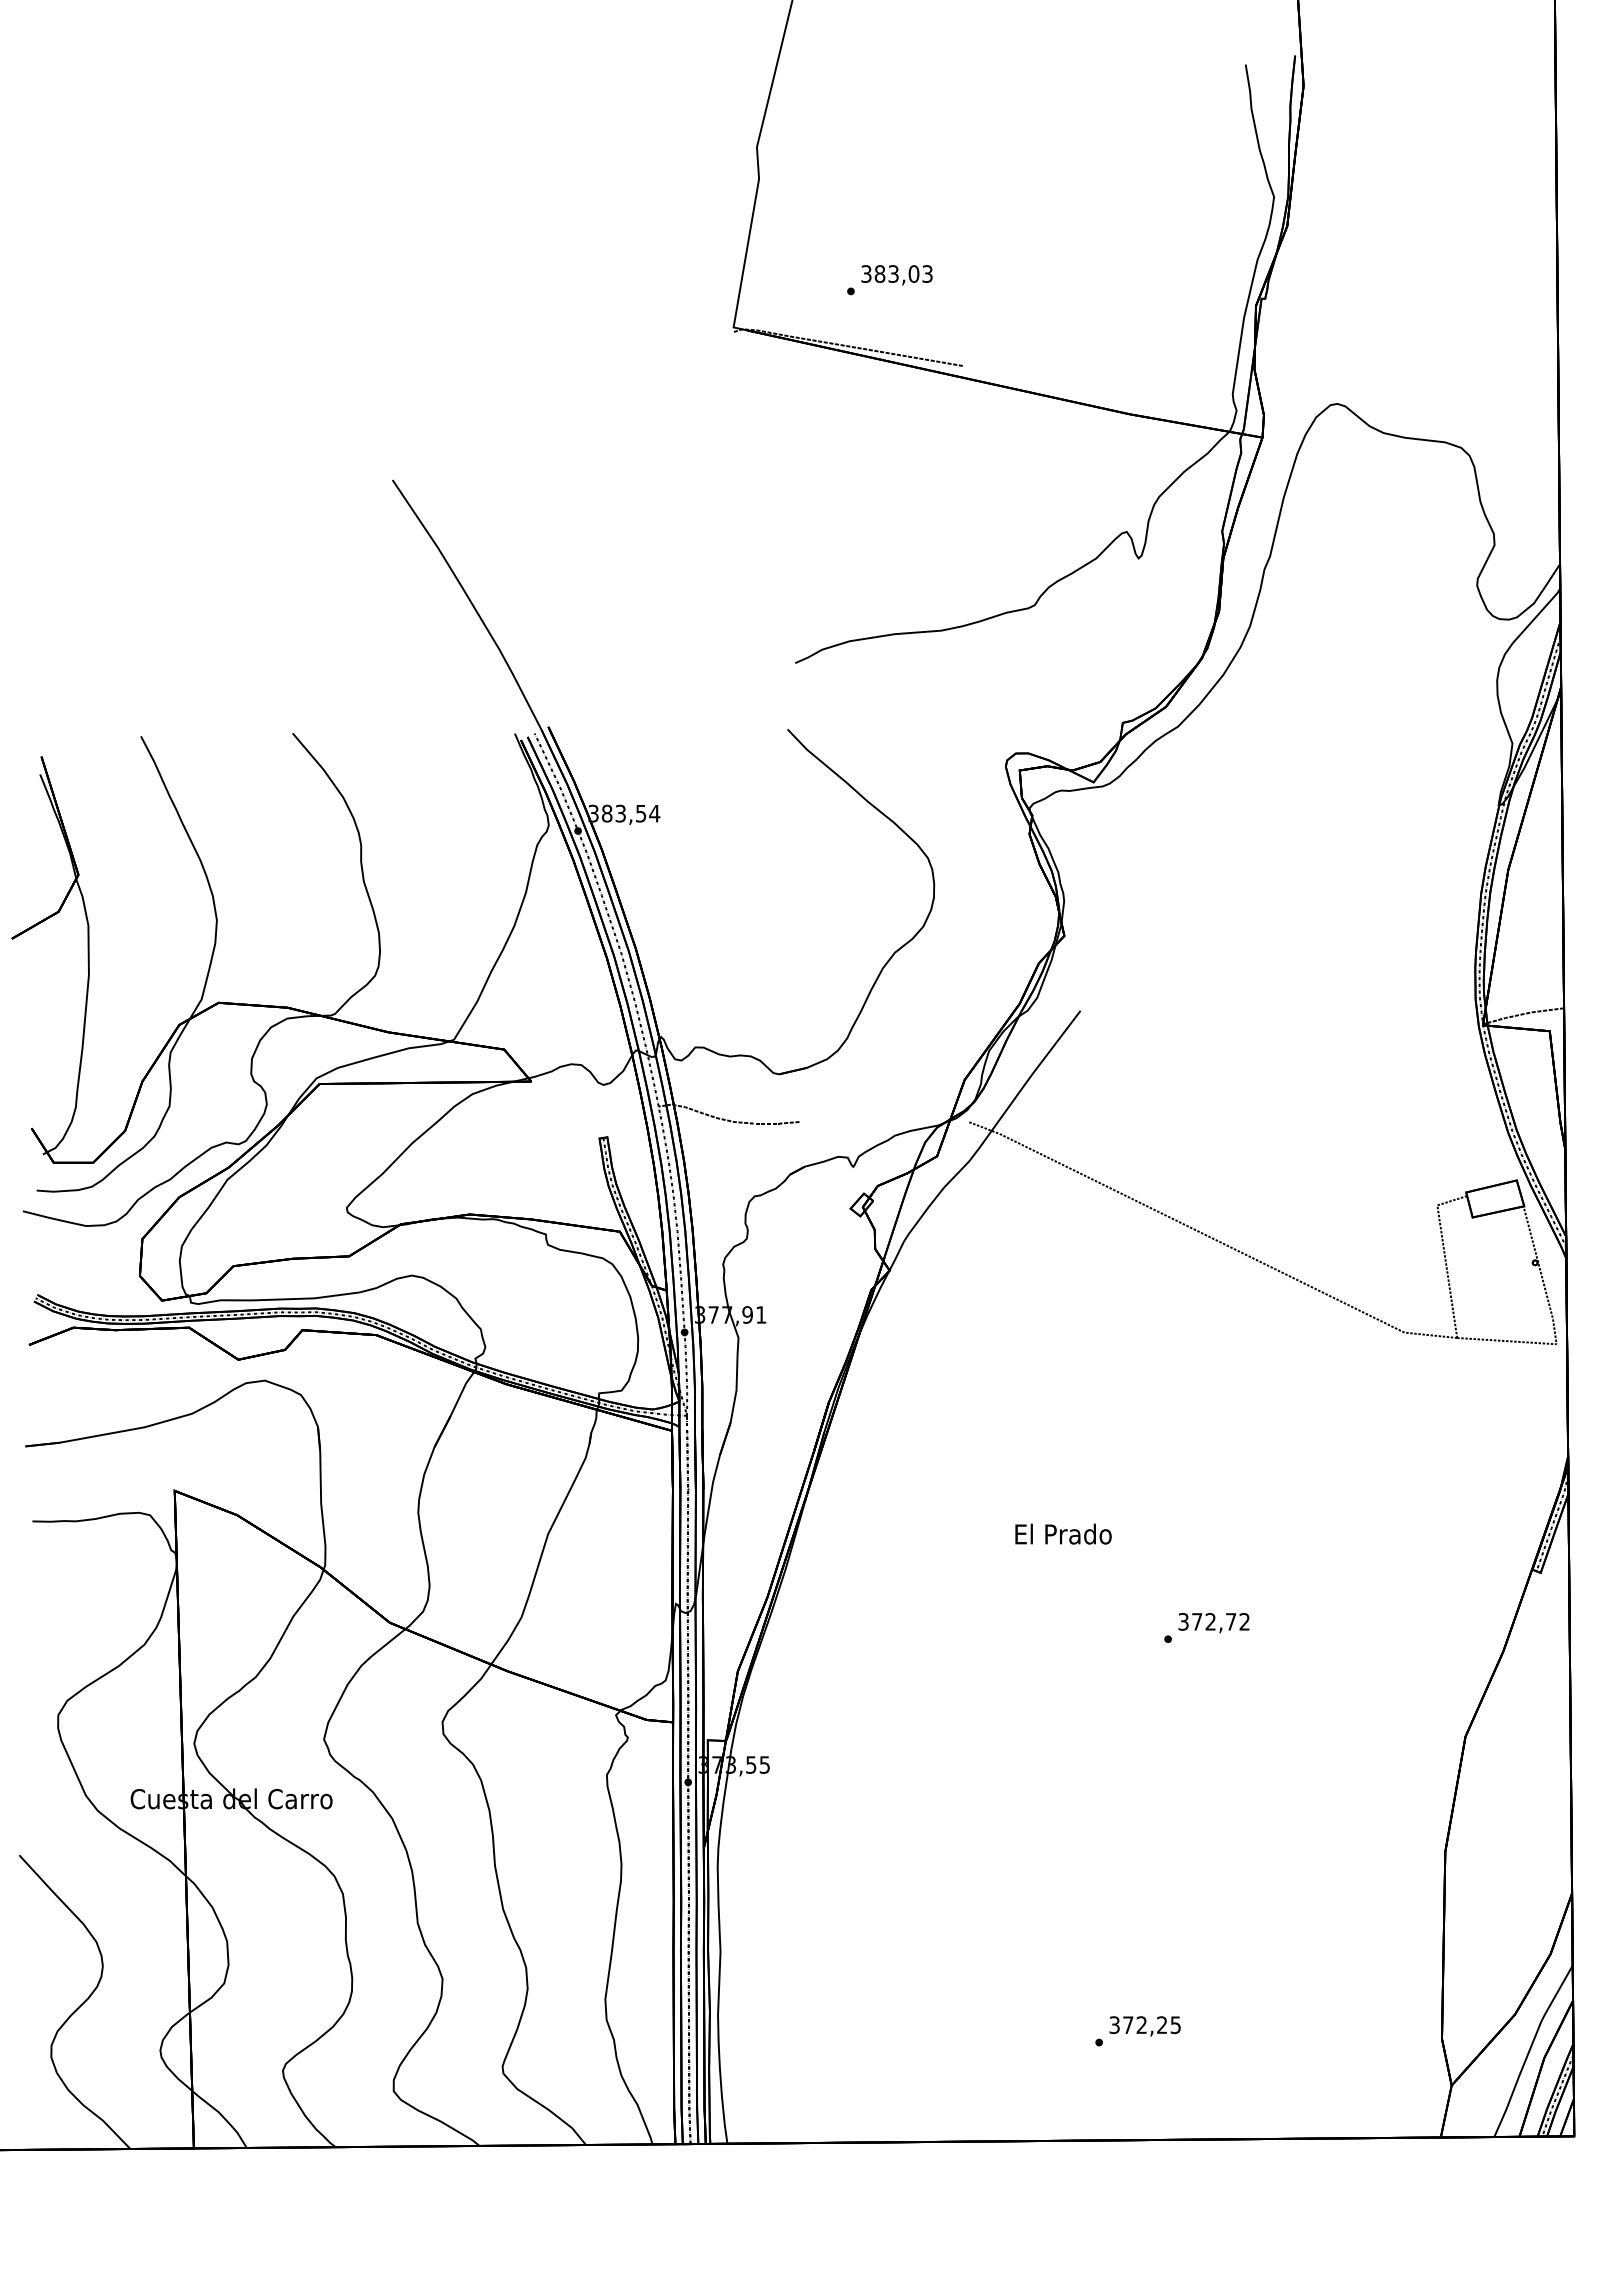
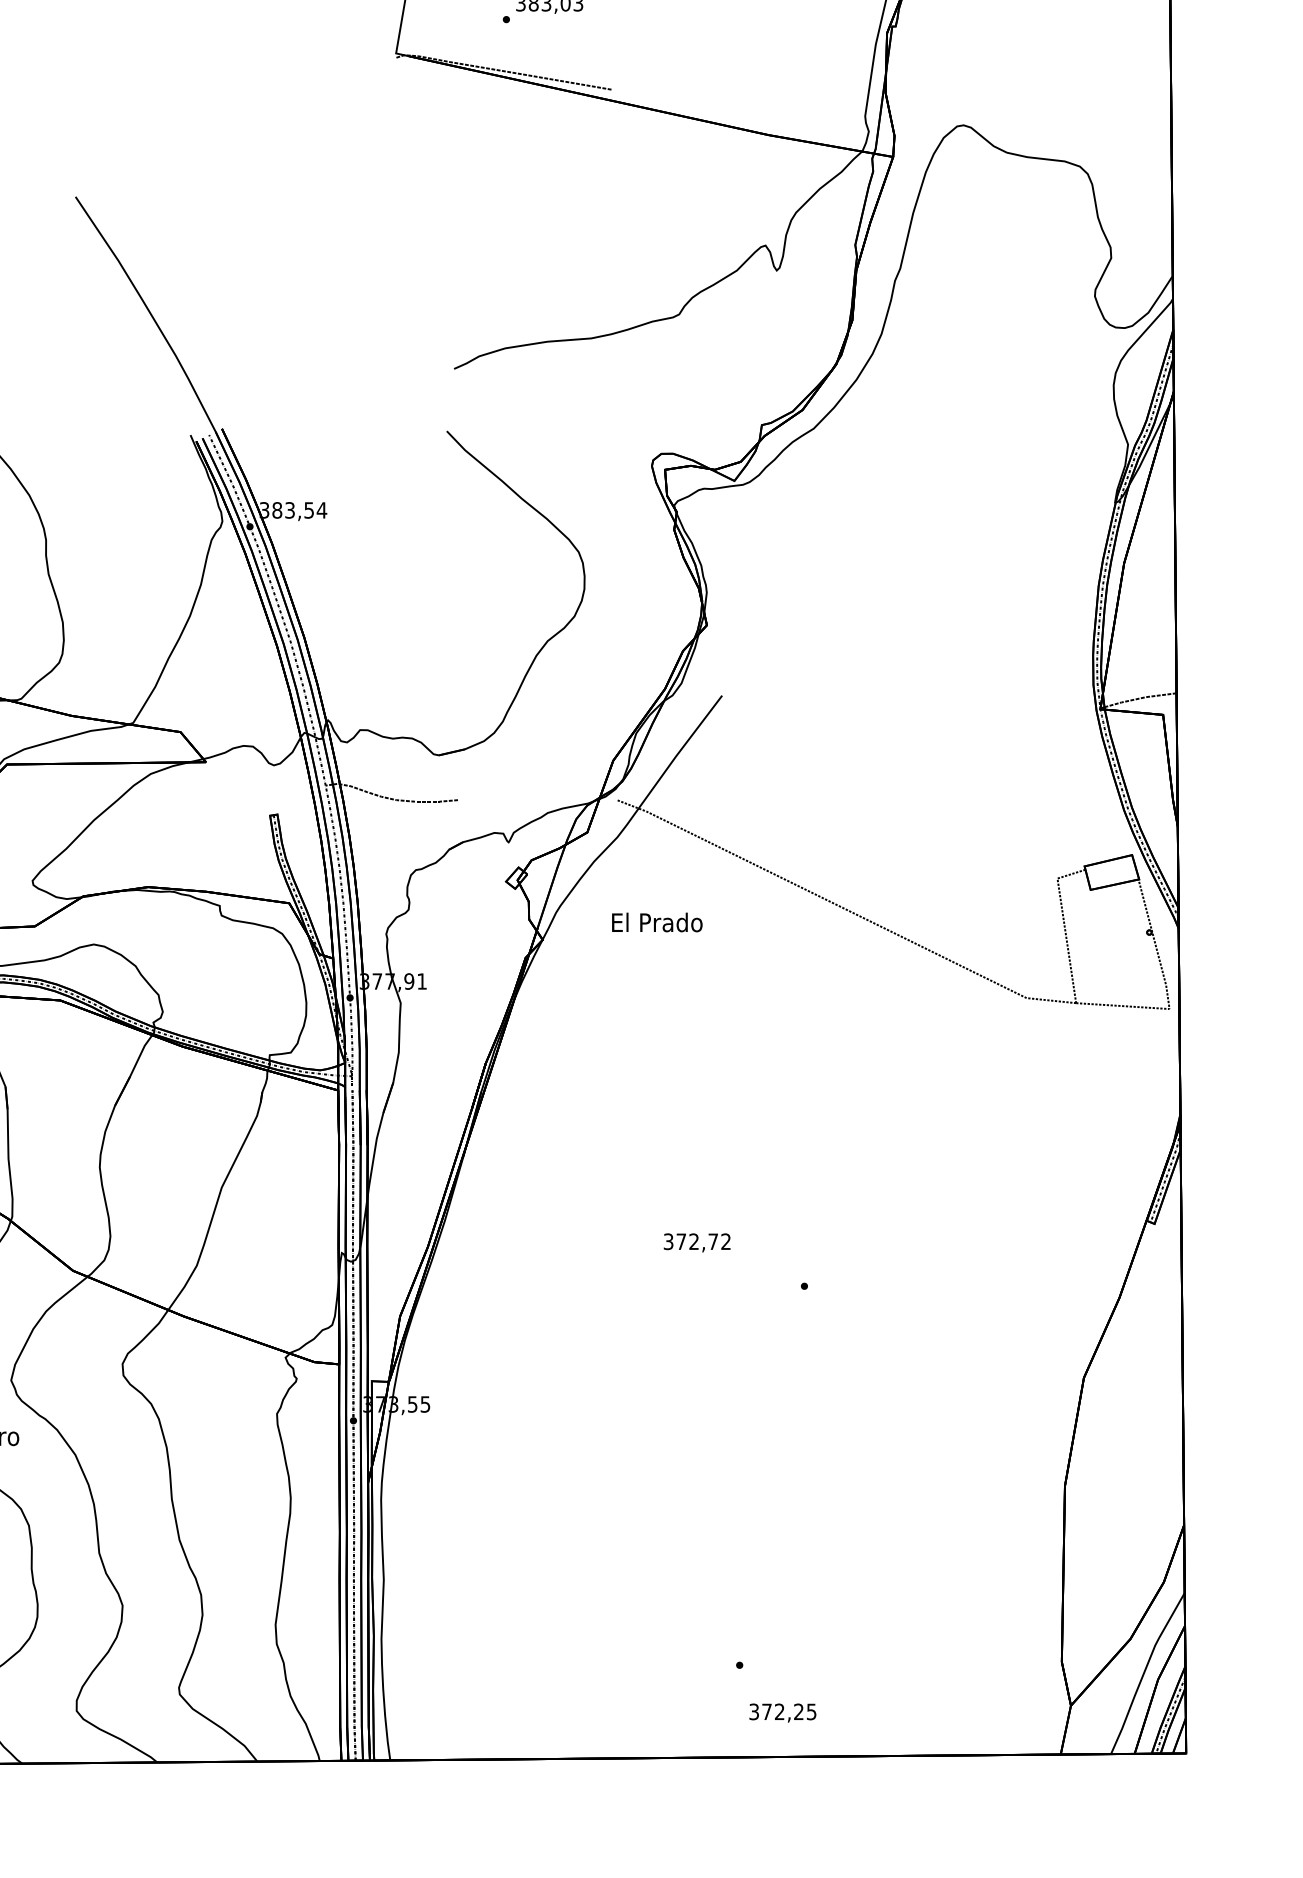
text: (1063, 1533) -> (657, 921), moved
text: (1213, 1623) -> (696, 1243), moved
text: (1144, 2026) -> (782, 1713), moved

